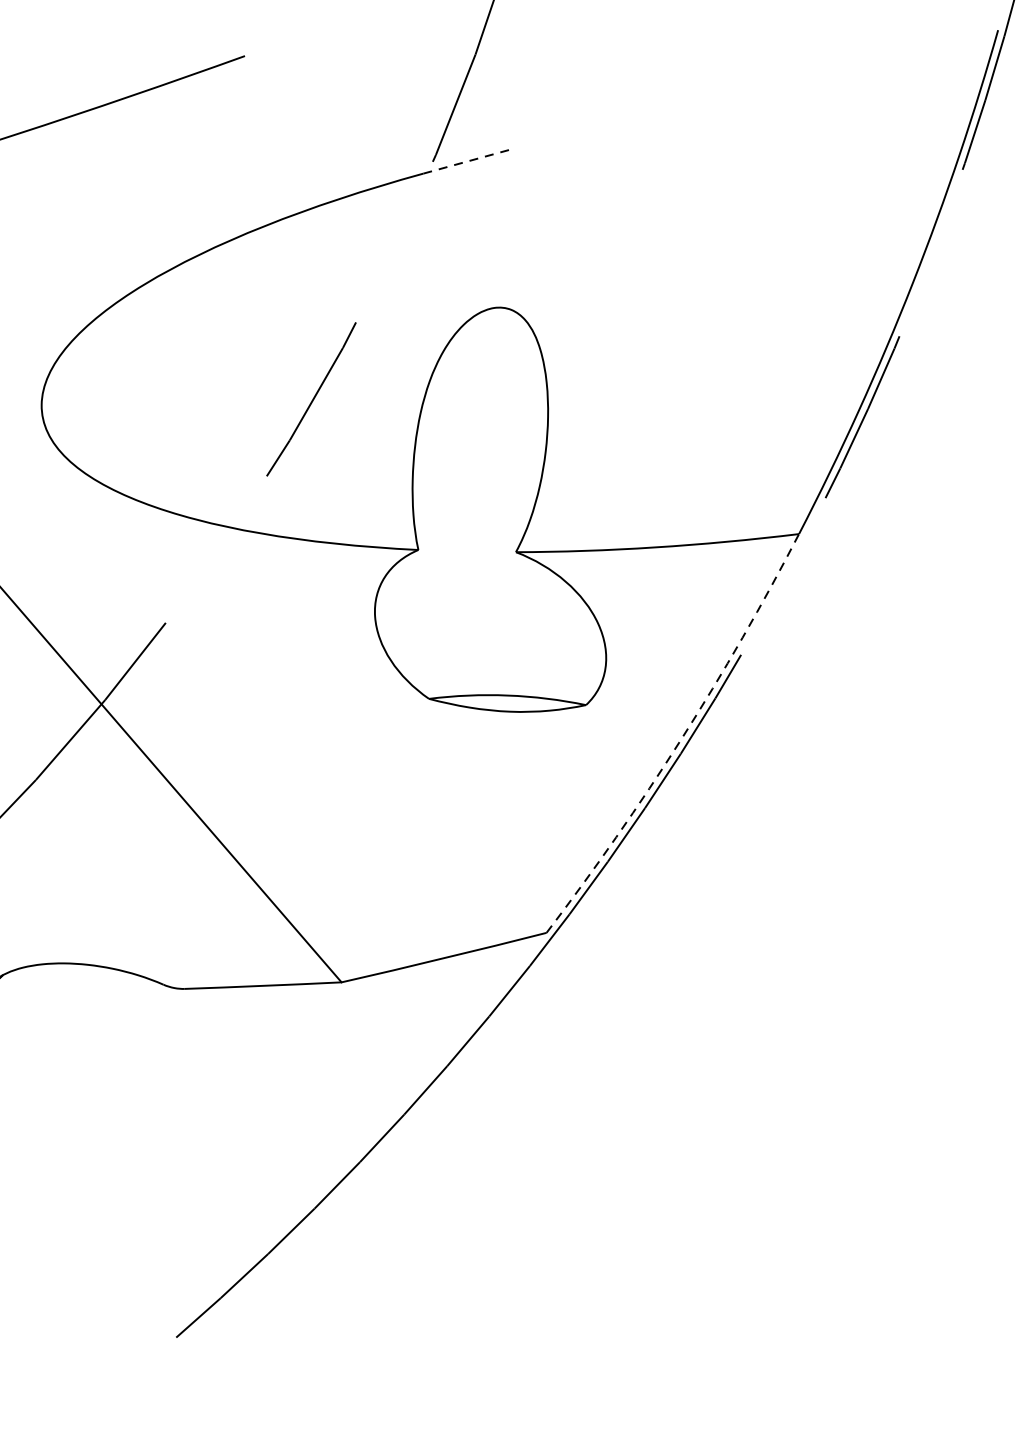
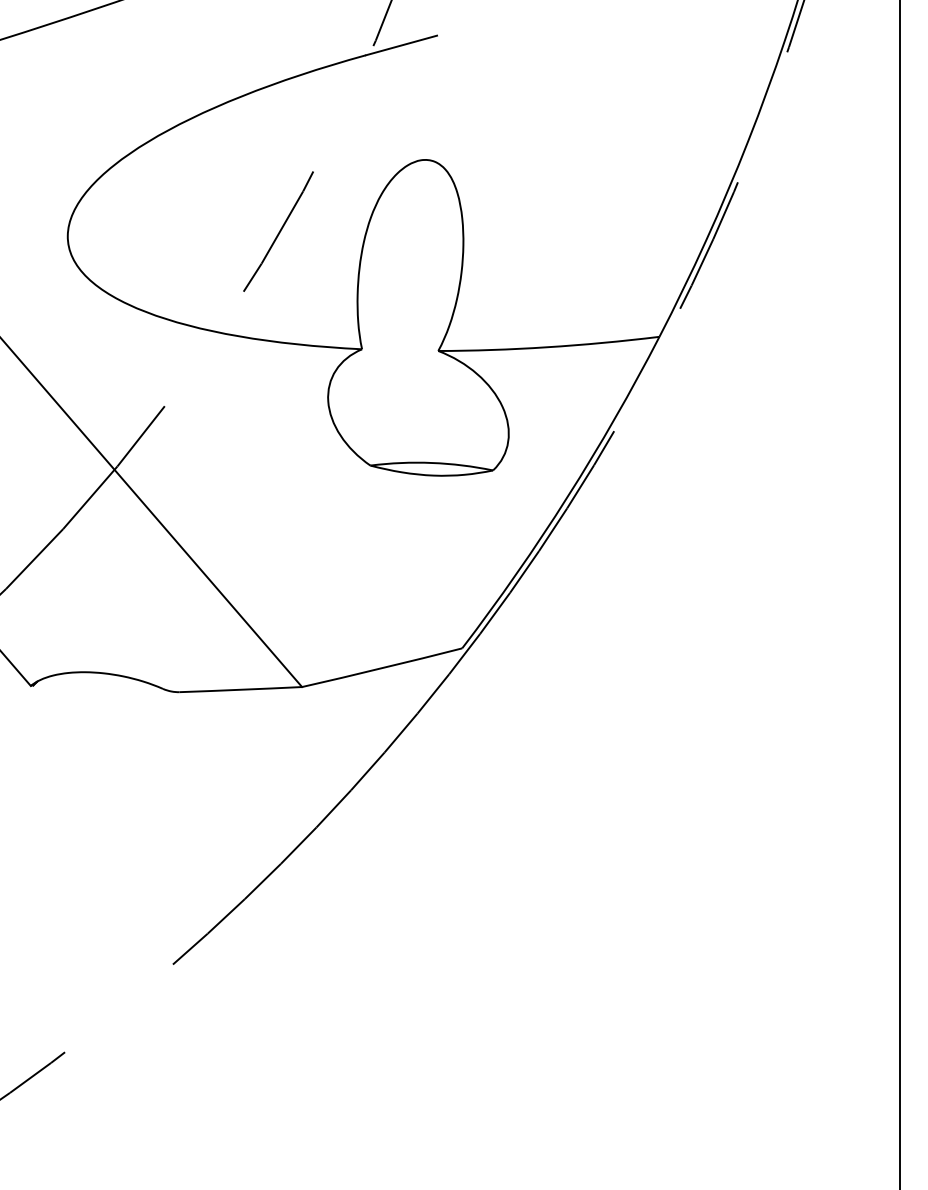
line: (468, 161) -> (401, 45), dashed -> solid
arc: (681, 738) -> (567, 496), dashed -> solid

